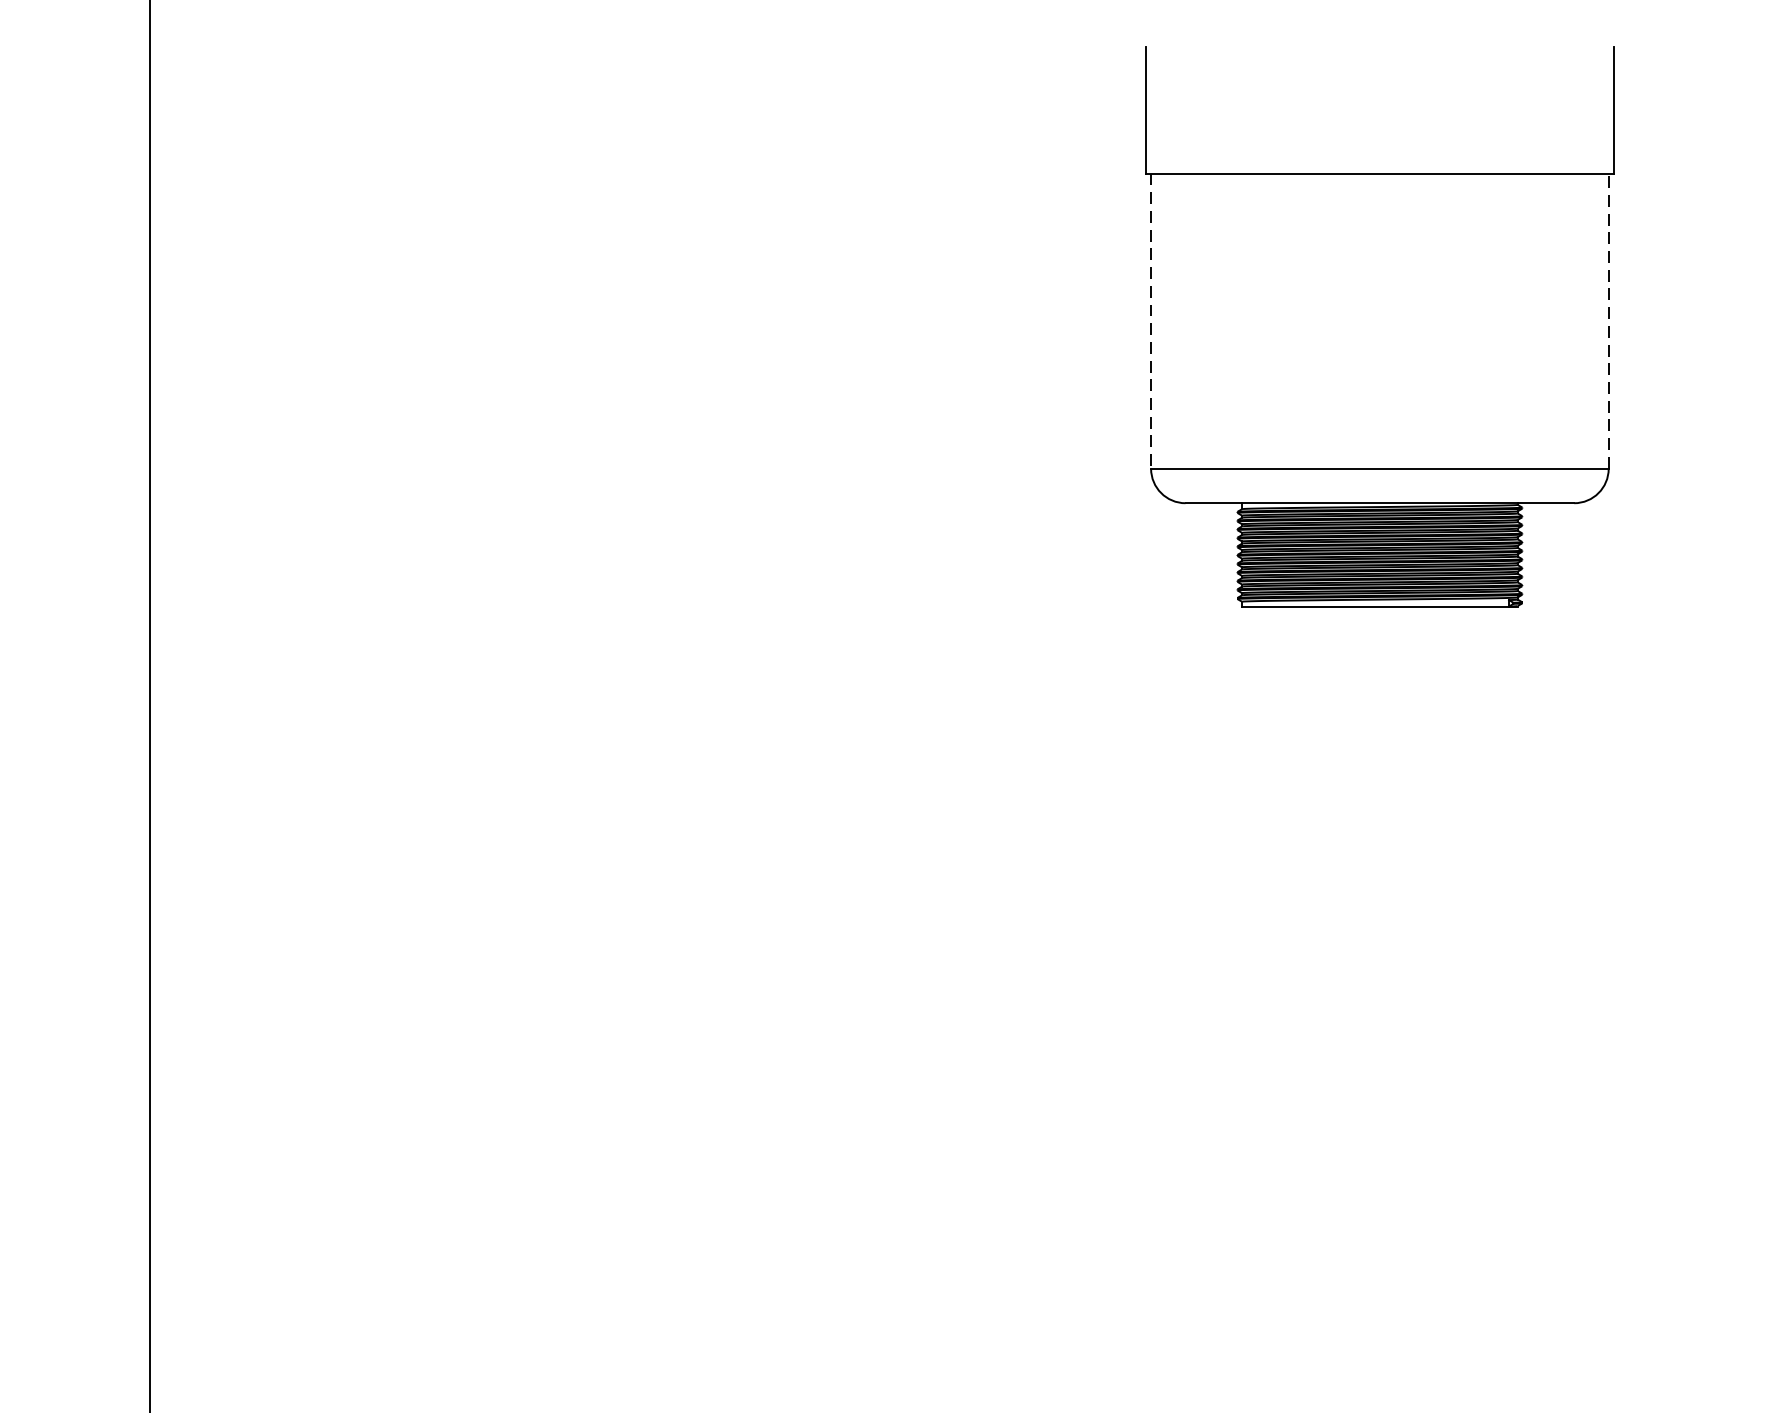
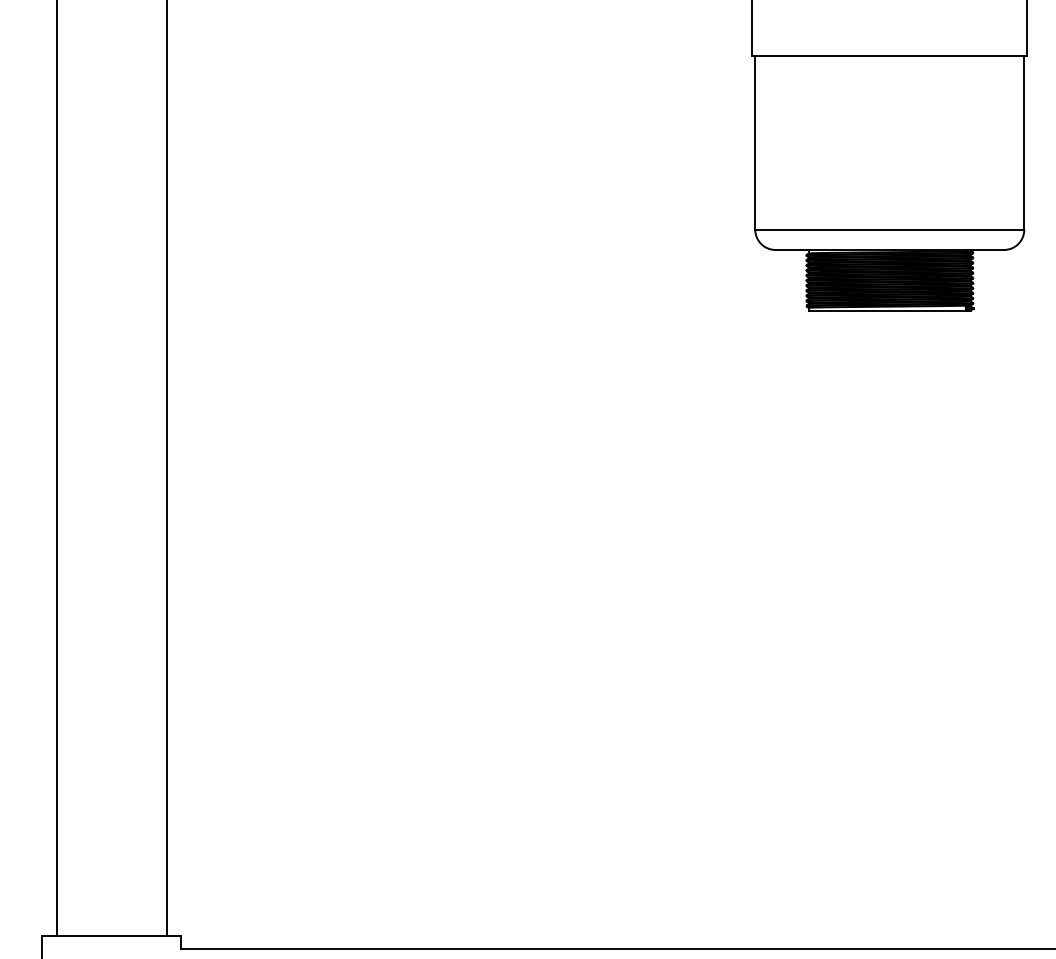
line: (1151, 320) -> (755, 142), dashed -> solid
line: (1609, 320) -> (1024, 142), dashed -> solid

